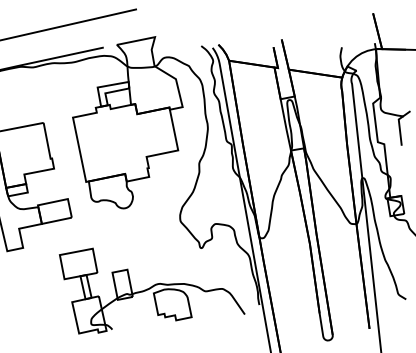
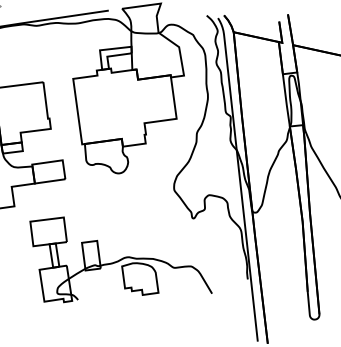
part: (152, 290) -> (120, 263), moved

